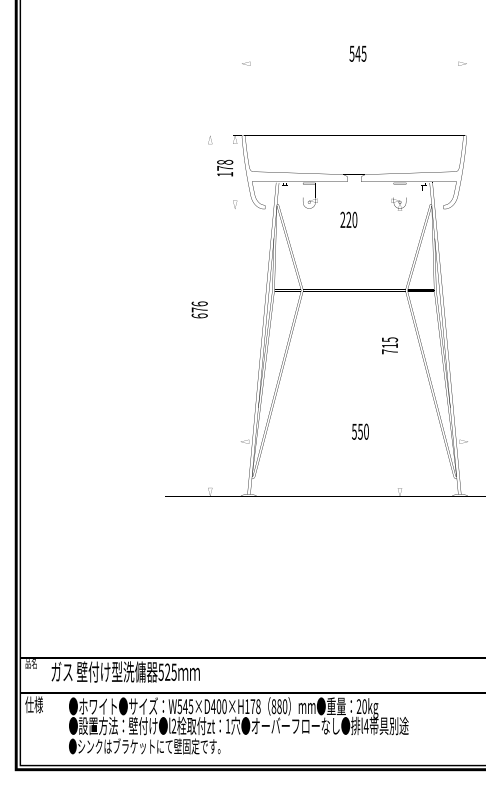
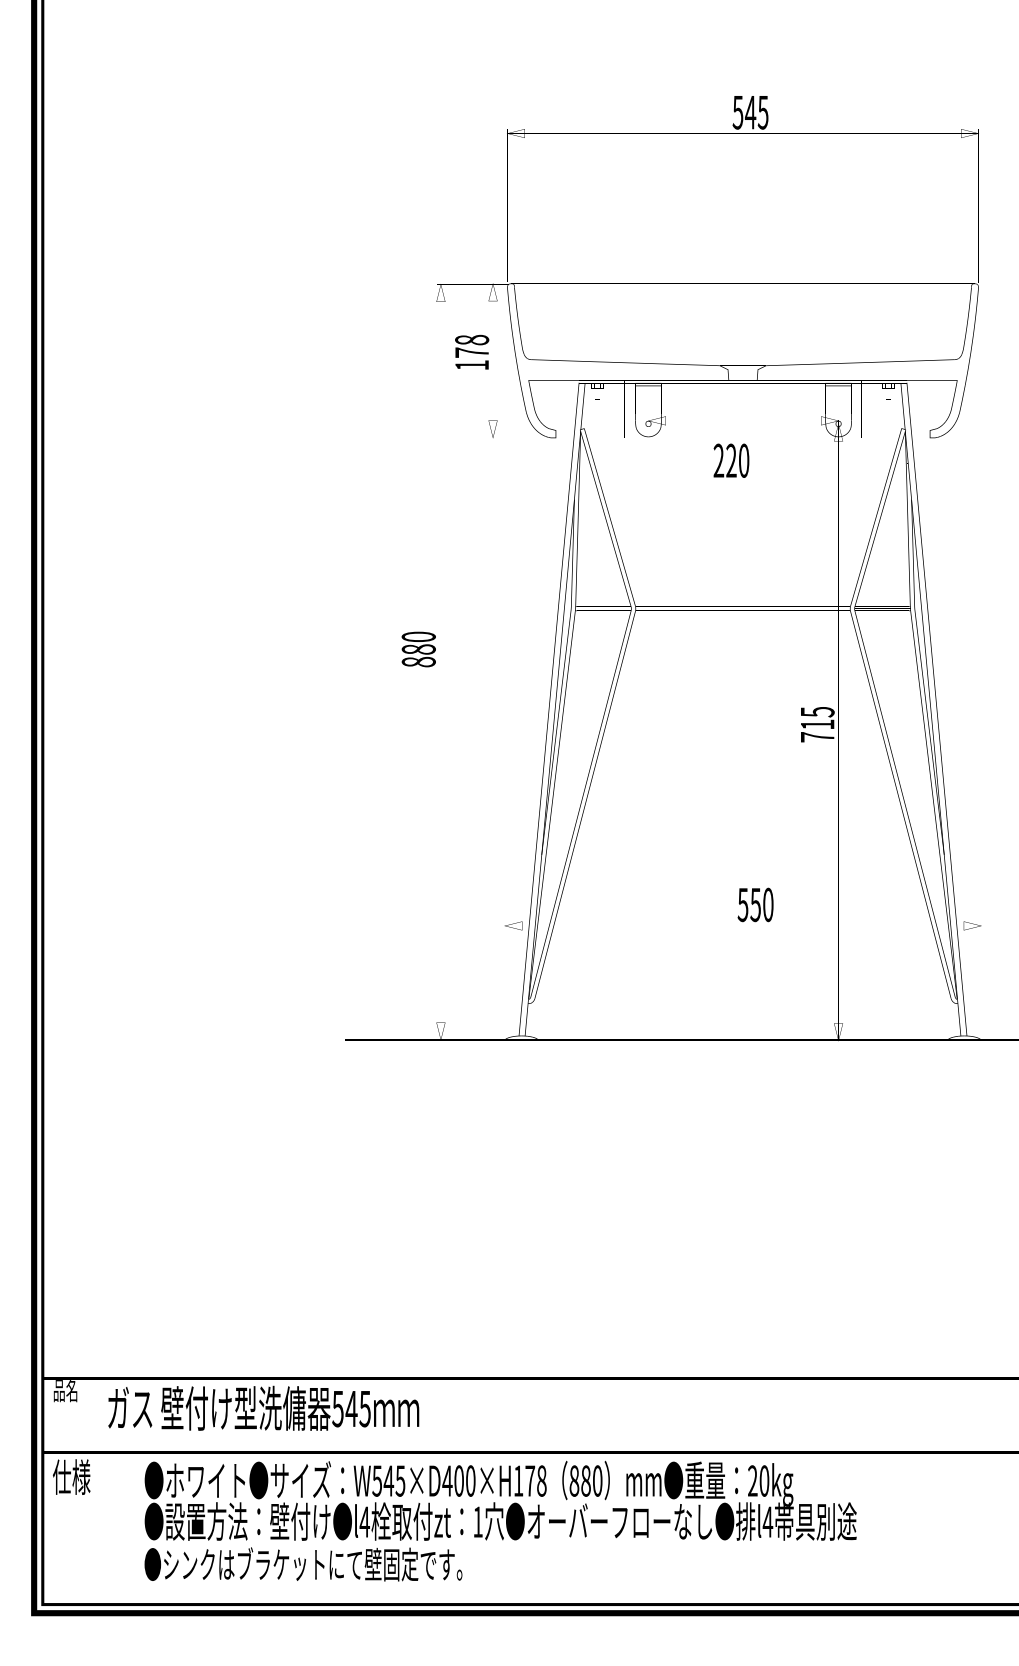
text: (199, 309) -> (418, 648), 676 -> 880
text: (167, 671) -> (351, 1407), 525 -> 545
text: (173, 725) -> (363, 1520), l2 -> l4

